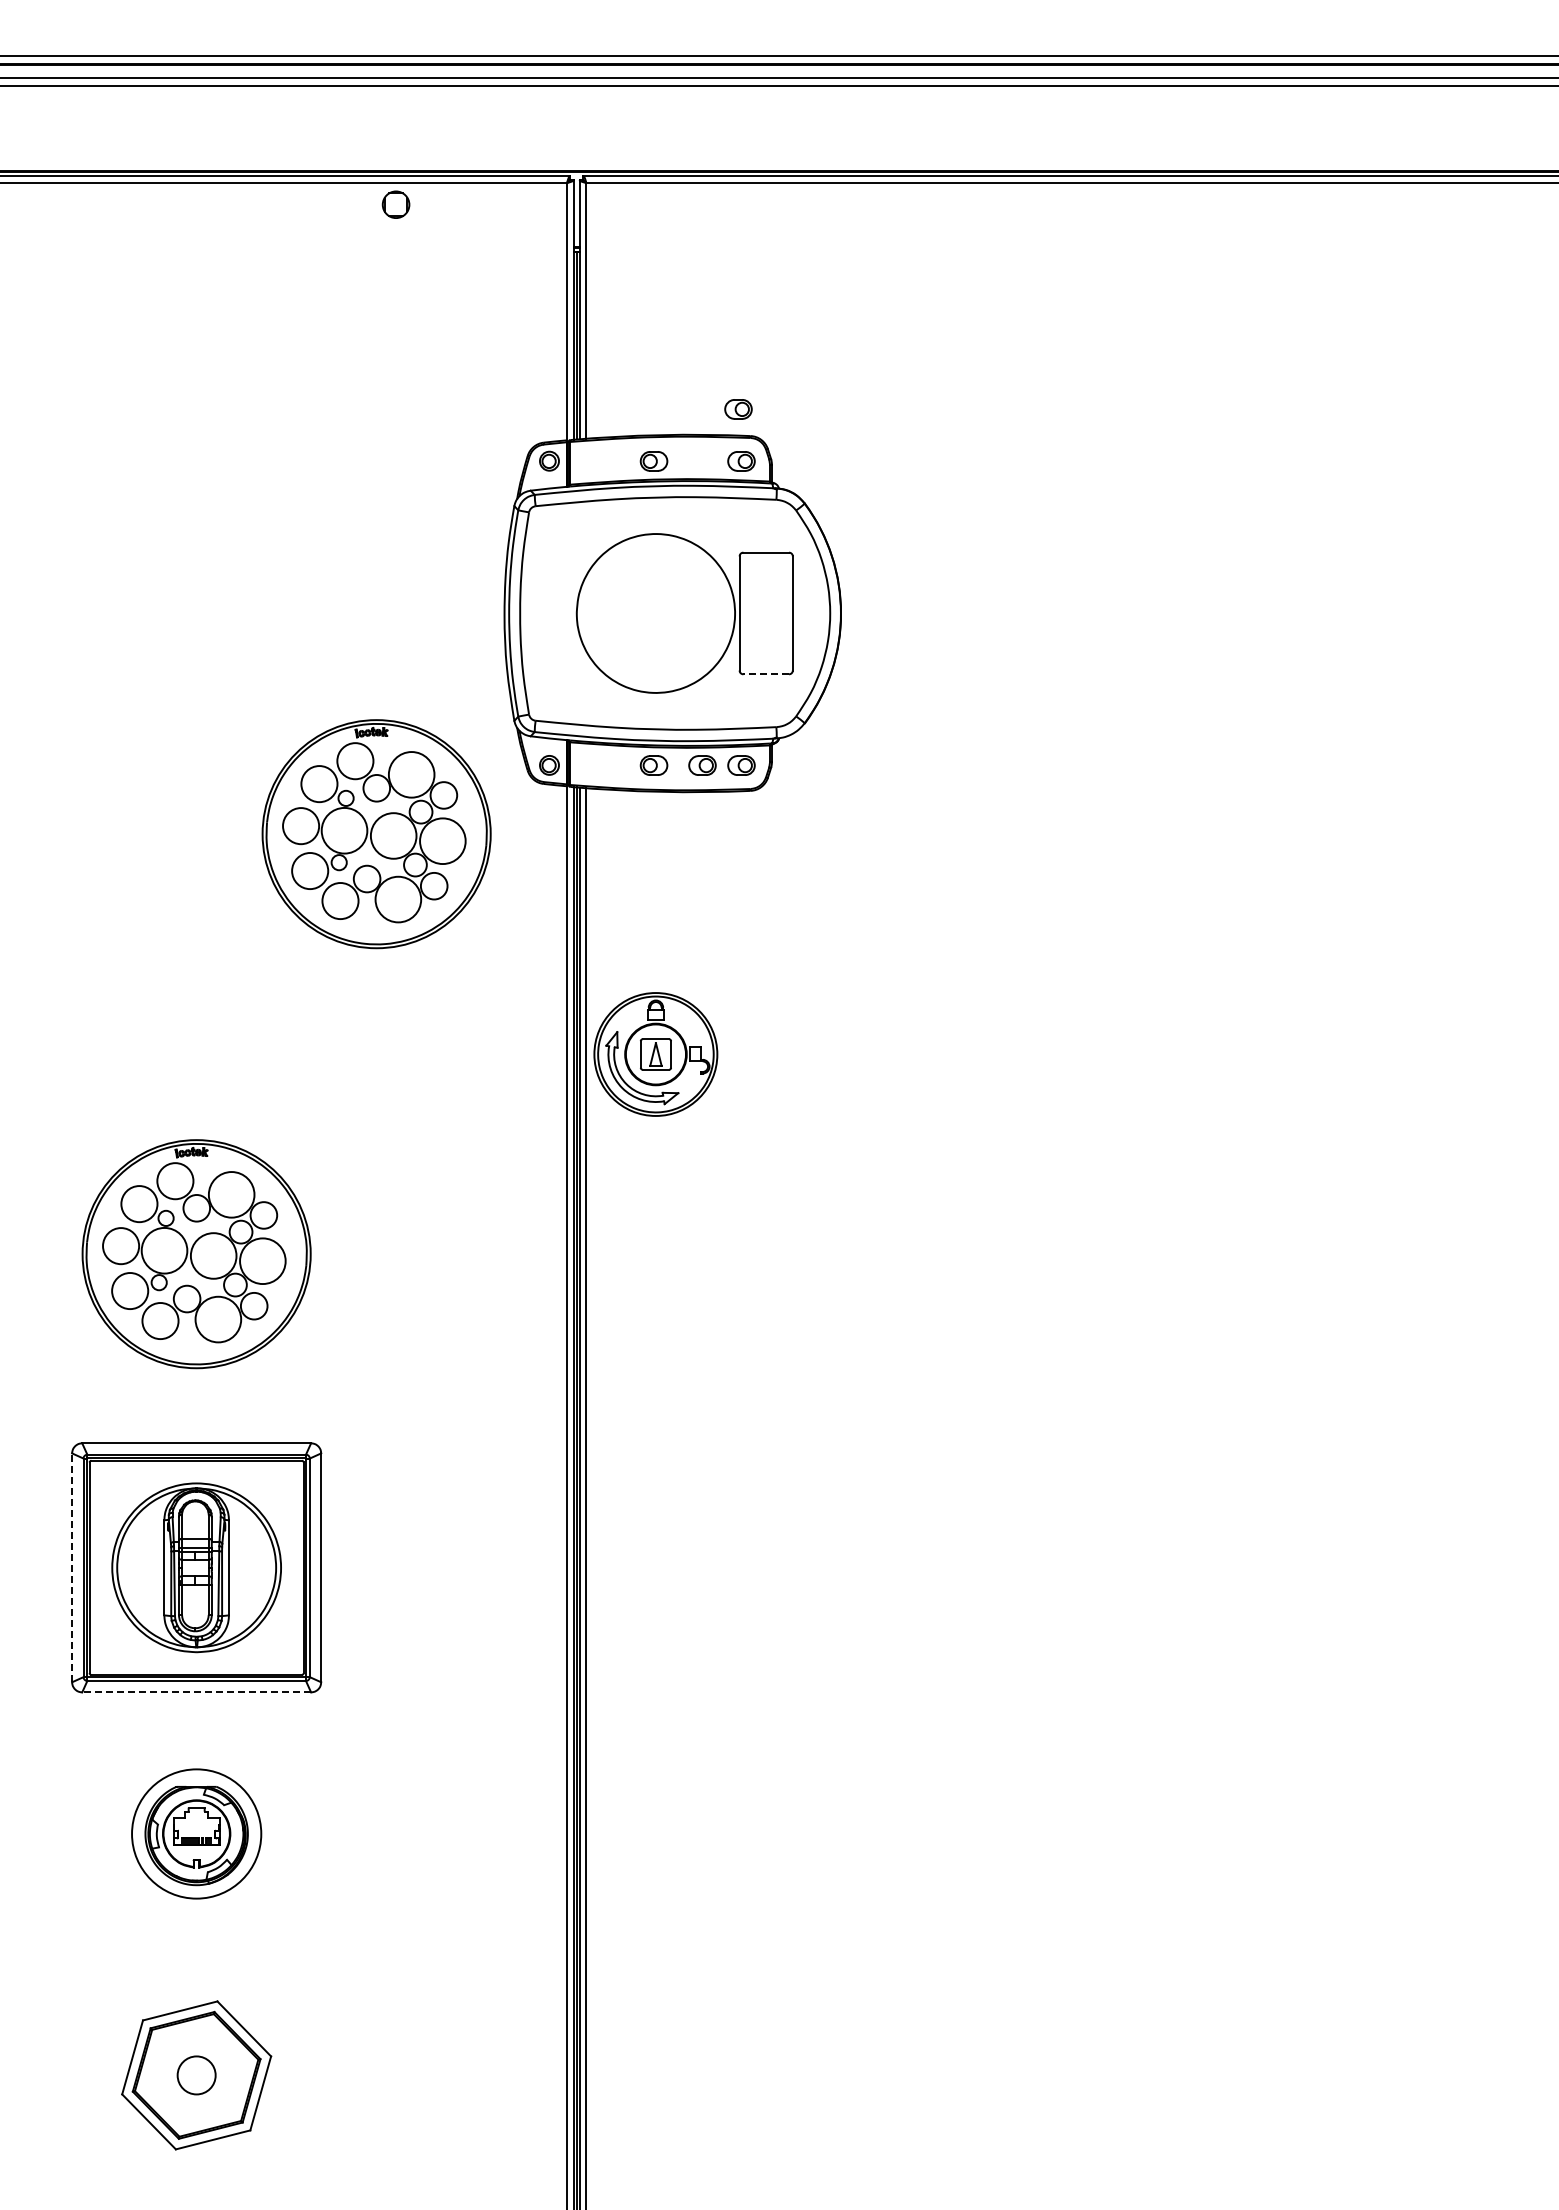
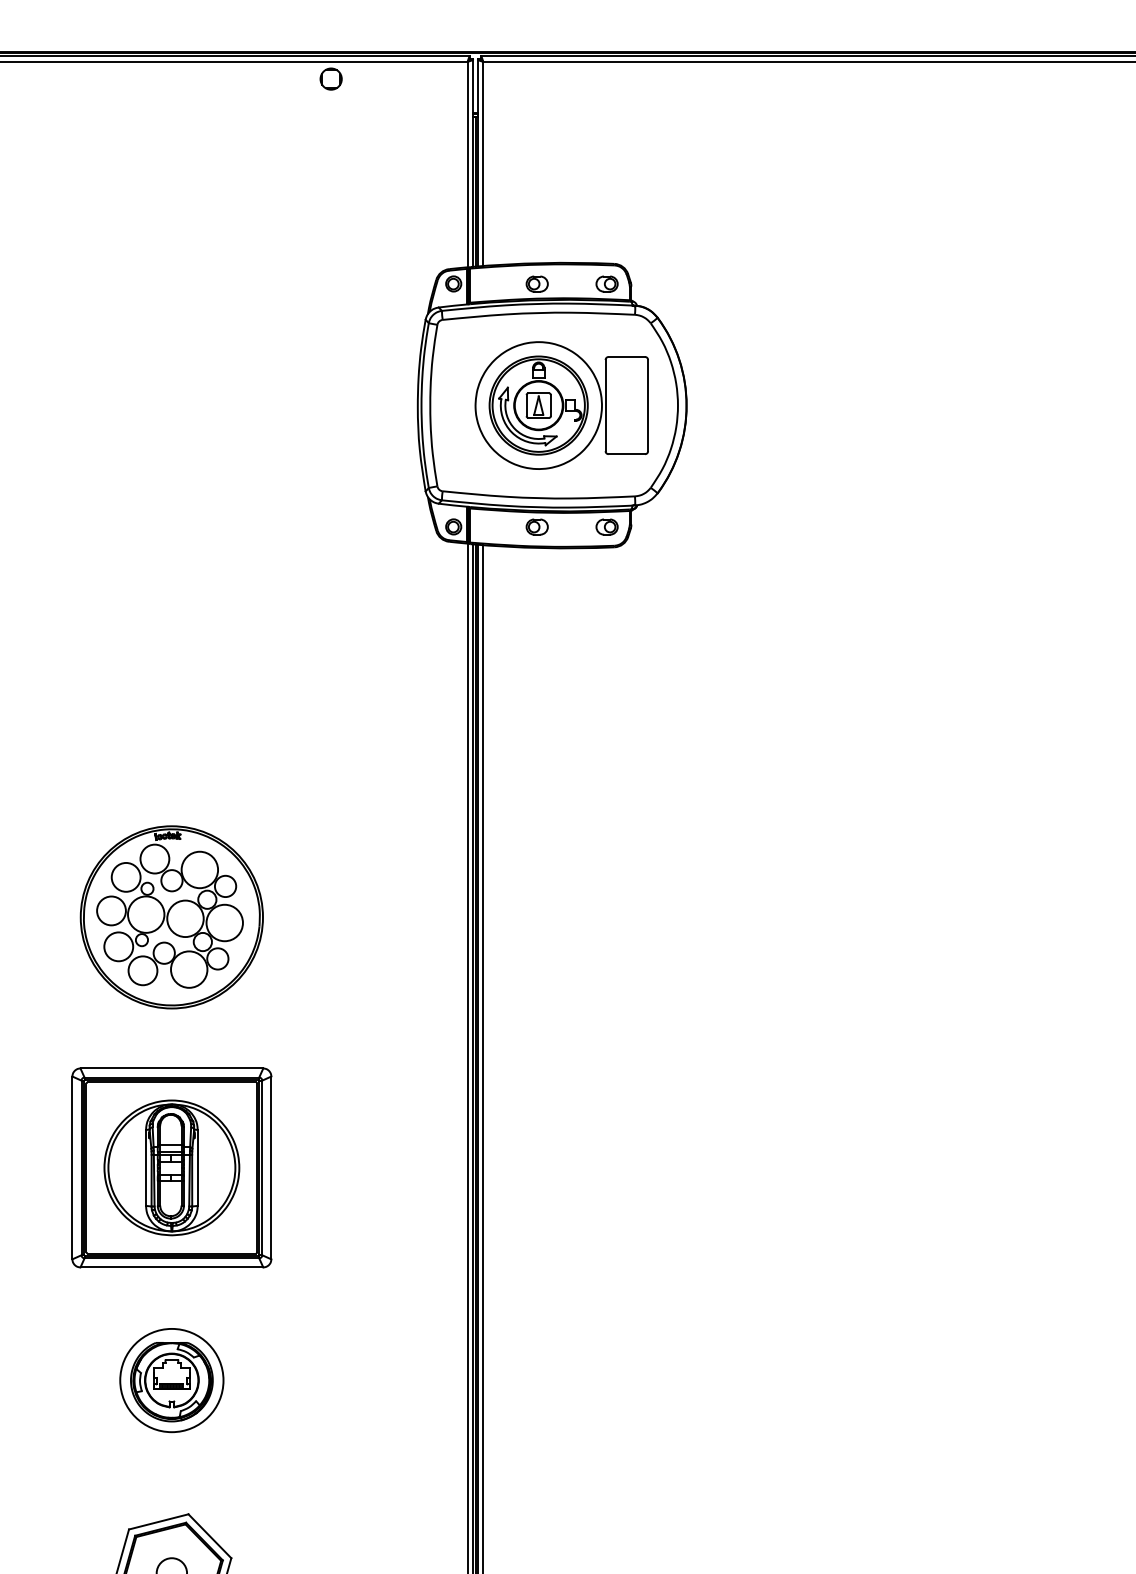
part: (738, 409) -> (604, 242), removed
line: (766, 674) -> (627, 454), dashed -> solid
part: (702, 765) -> (575, 527), removed
part: (376, 834) -> (315, 582), removed
part: (655, 1054) -> (538, 405), moved
line: (72, 1567) -> (72, 1167), dashed -> solid
line: (196, 1692) -> (171, 1267), dashed -> solid

